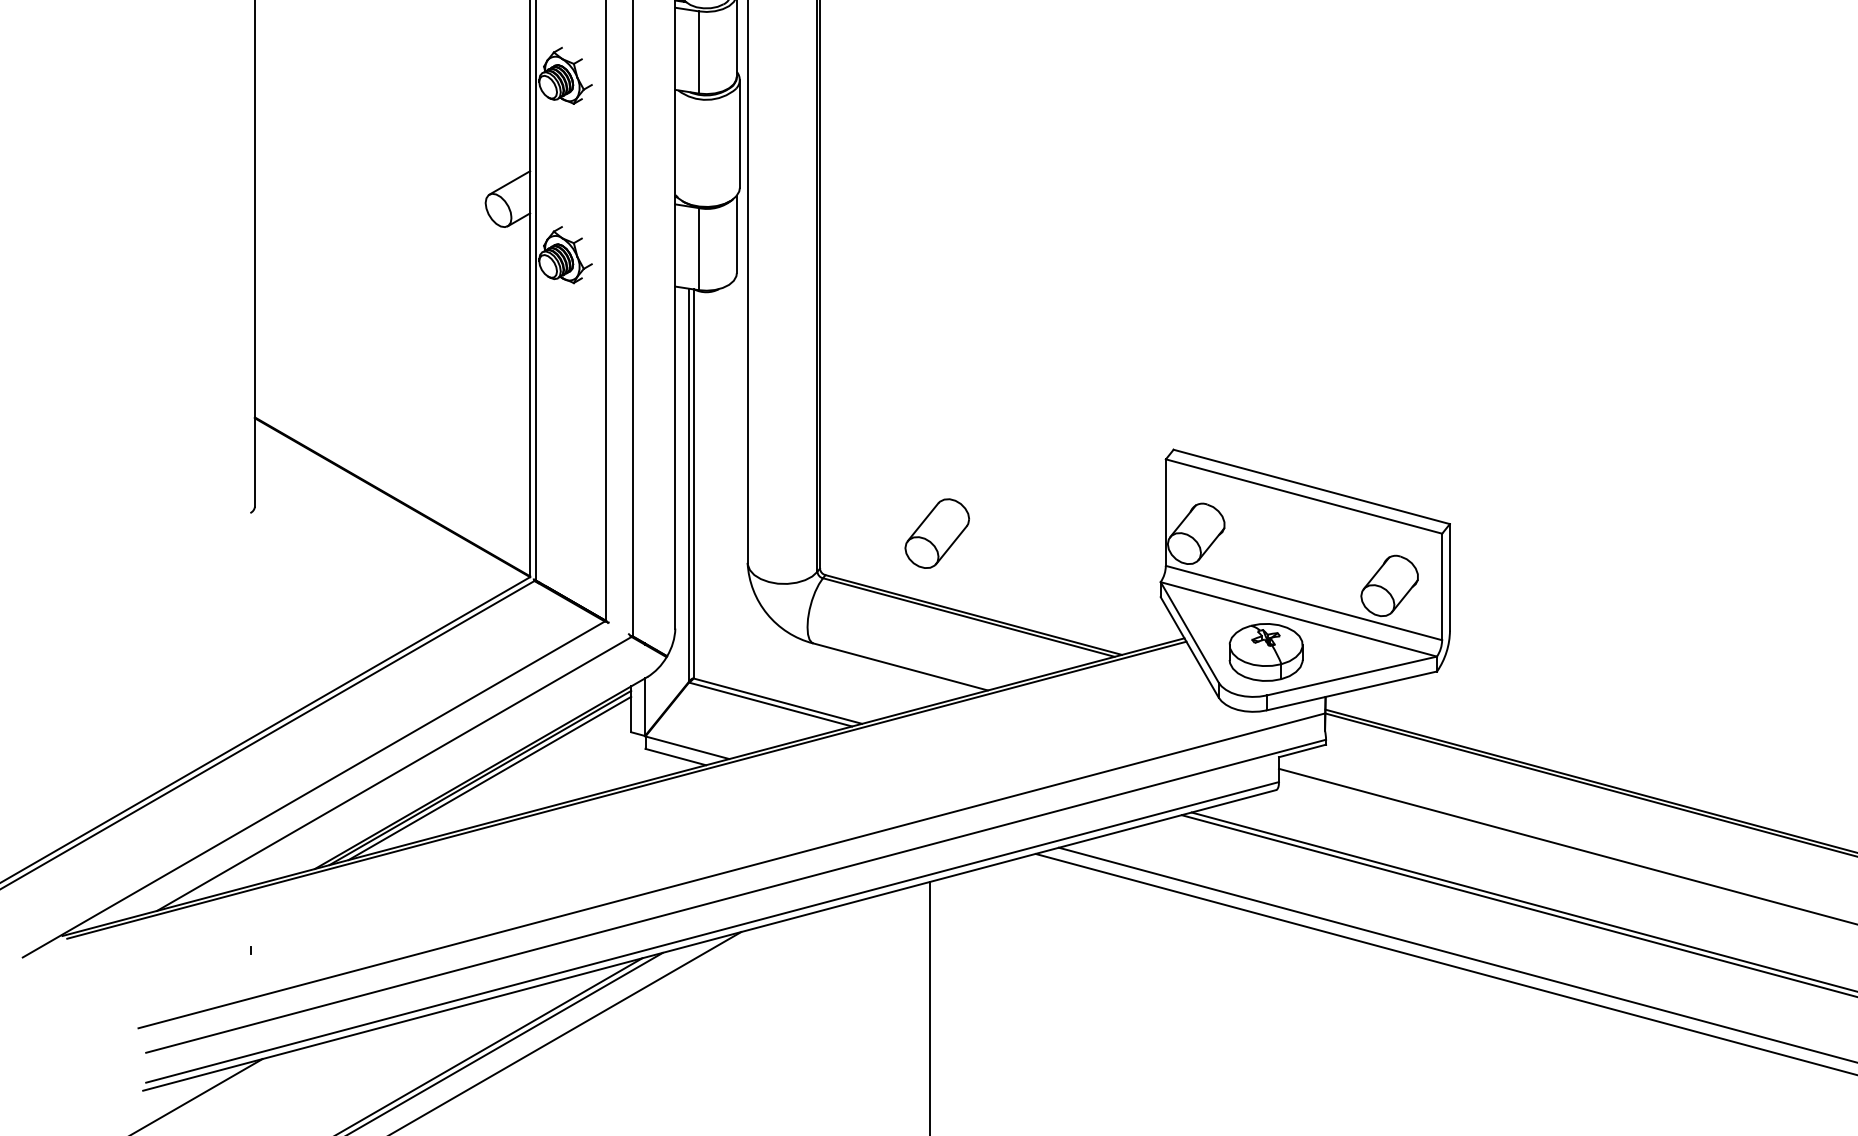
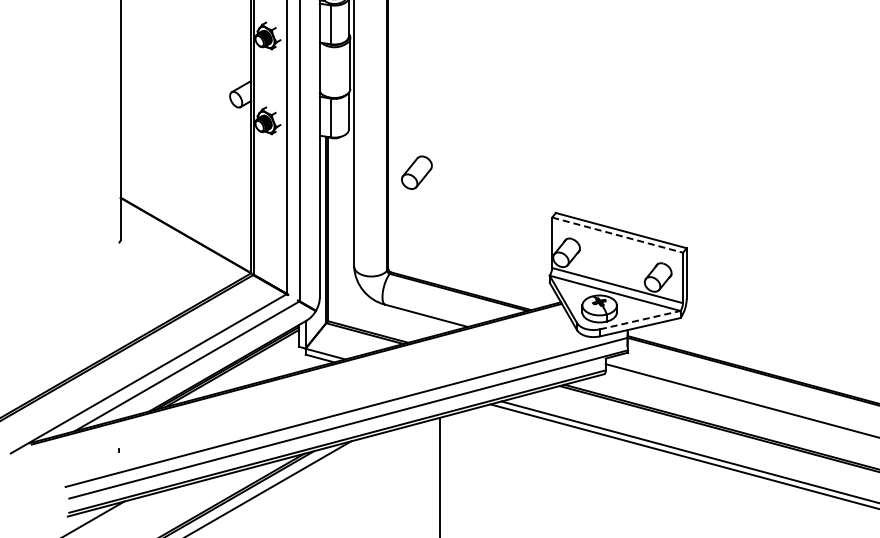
line: (1303, 497) -> (617, 235), solid -> dashed
part: (936, 533) -> (416, 172), moved
line: (1352, 676) -> (640, 320), solid -> dashed

